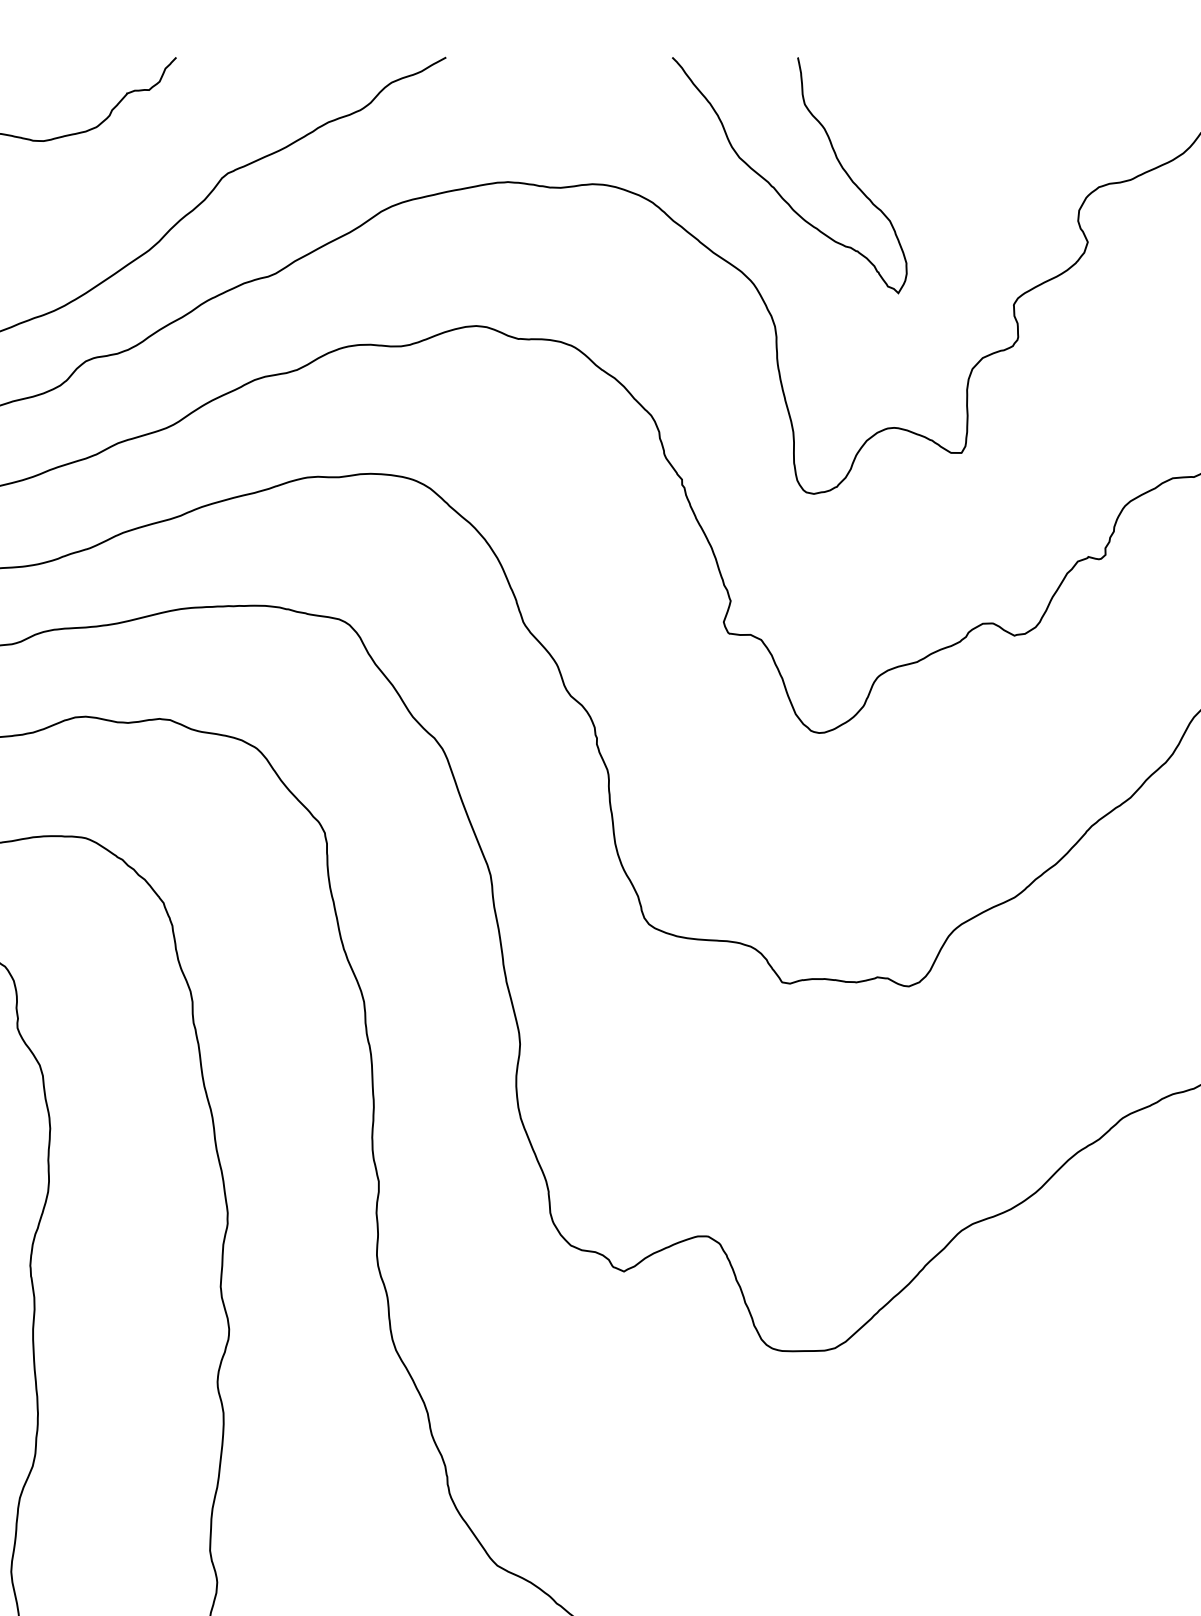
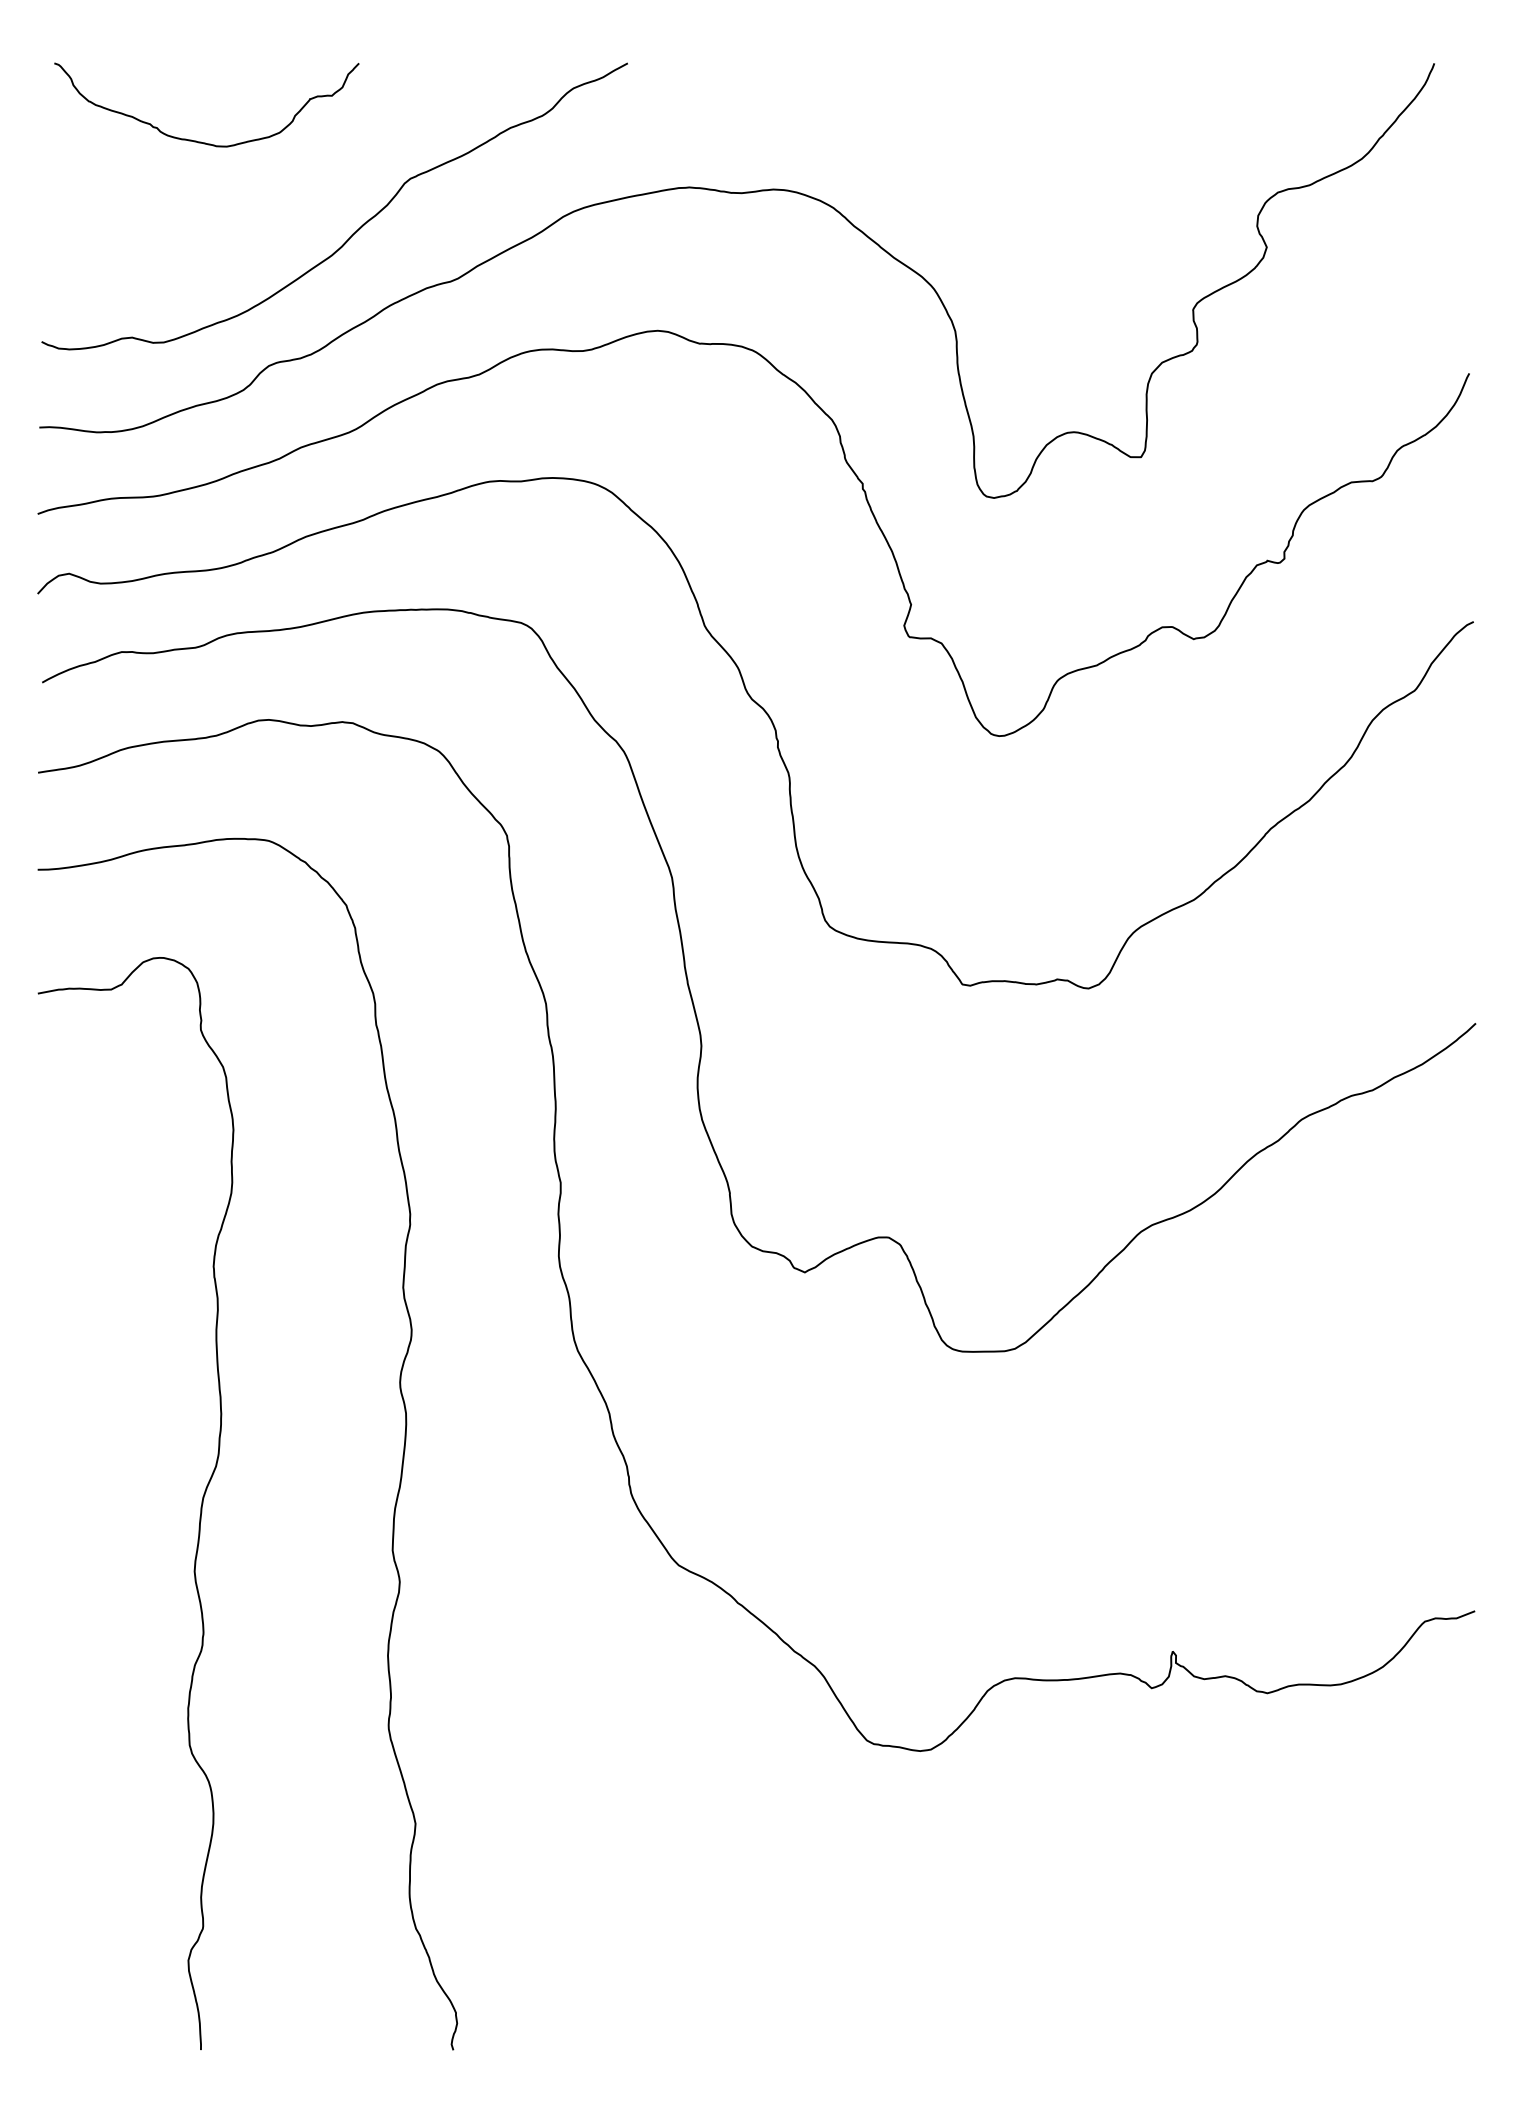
curve: (776, 189) -> (956, 194), removed

